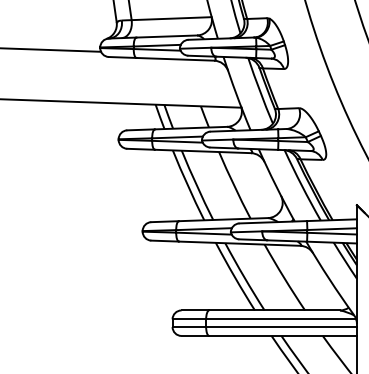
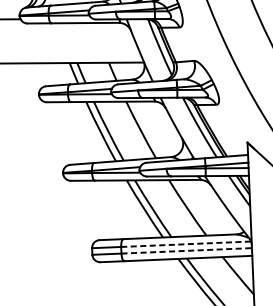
line: (280, 319) -> (185, 244), solid -> dashed
line: (282, 327) -> (187, 251), solid -> dashed

